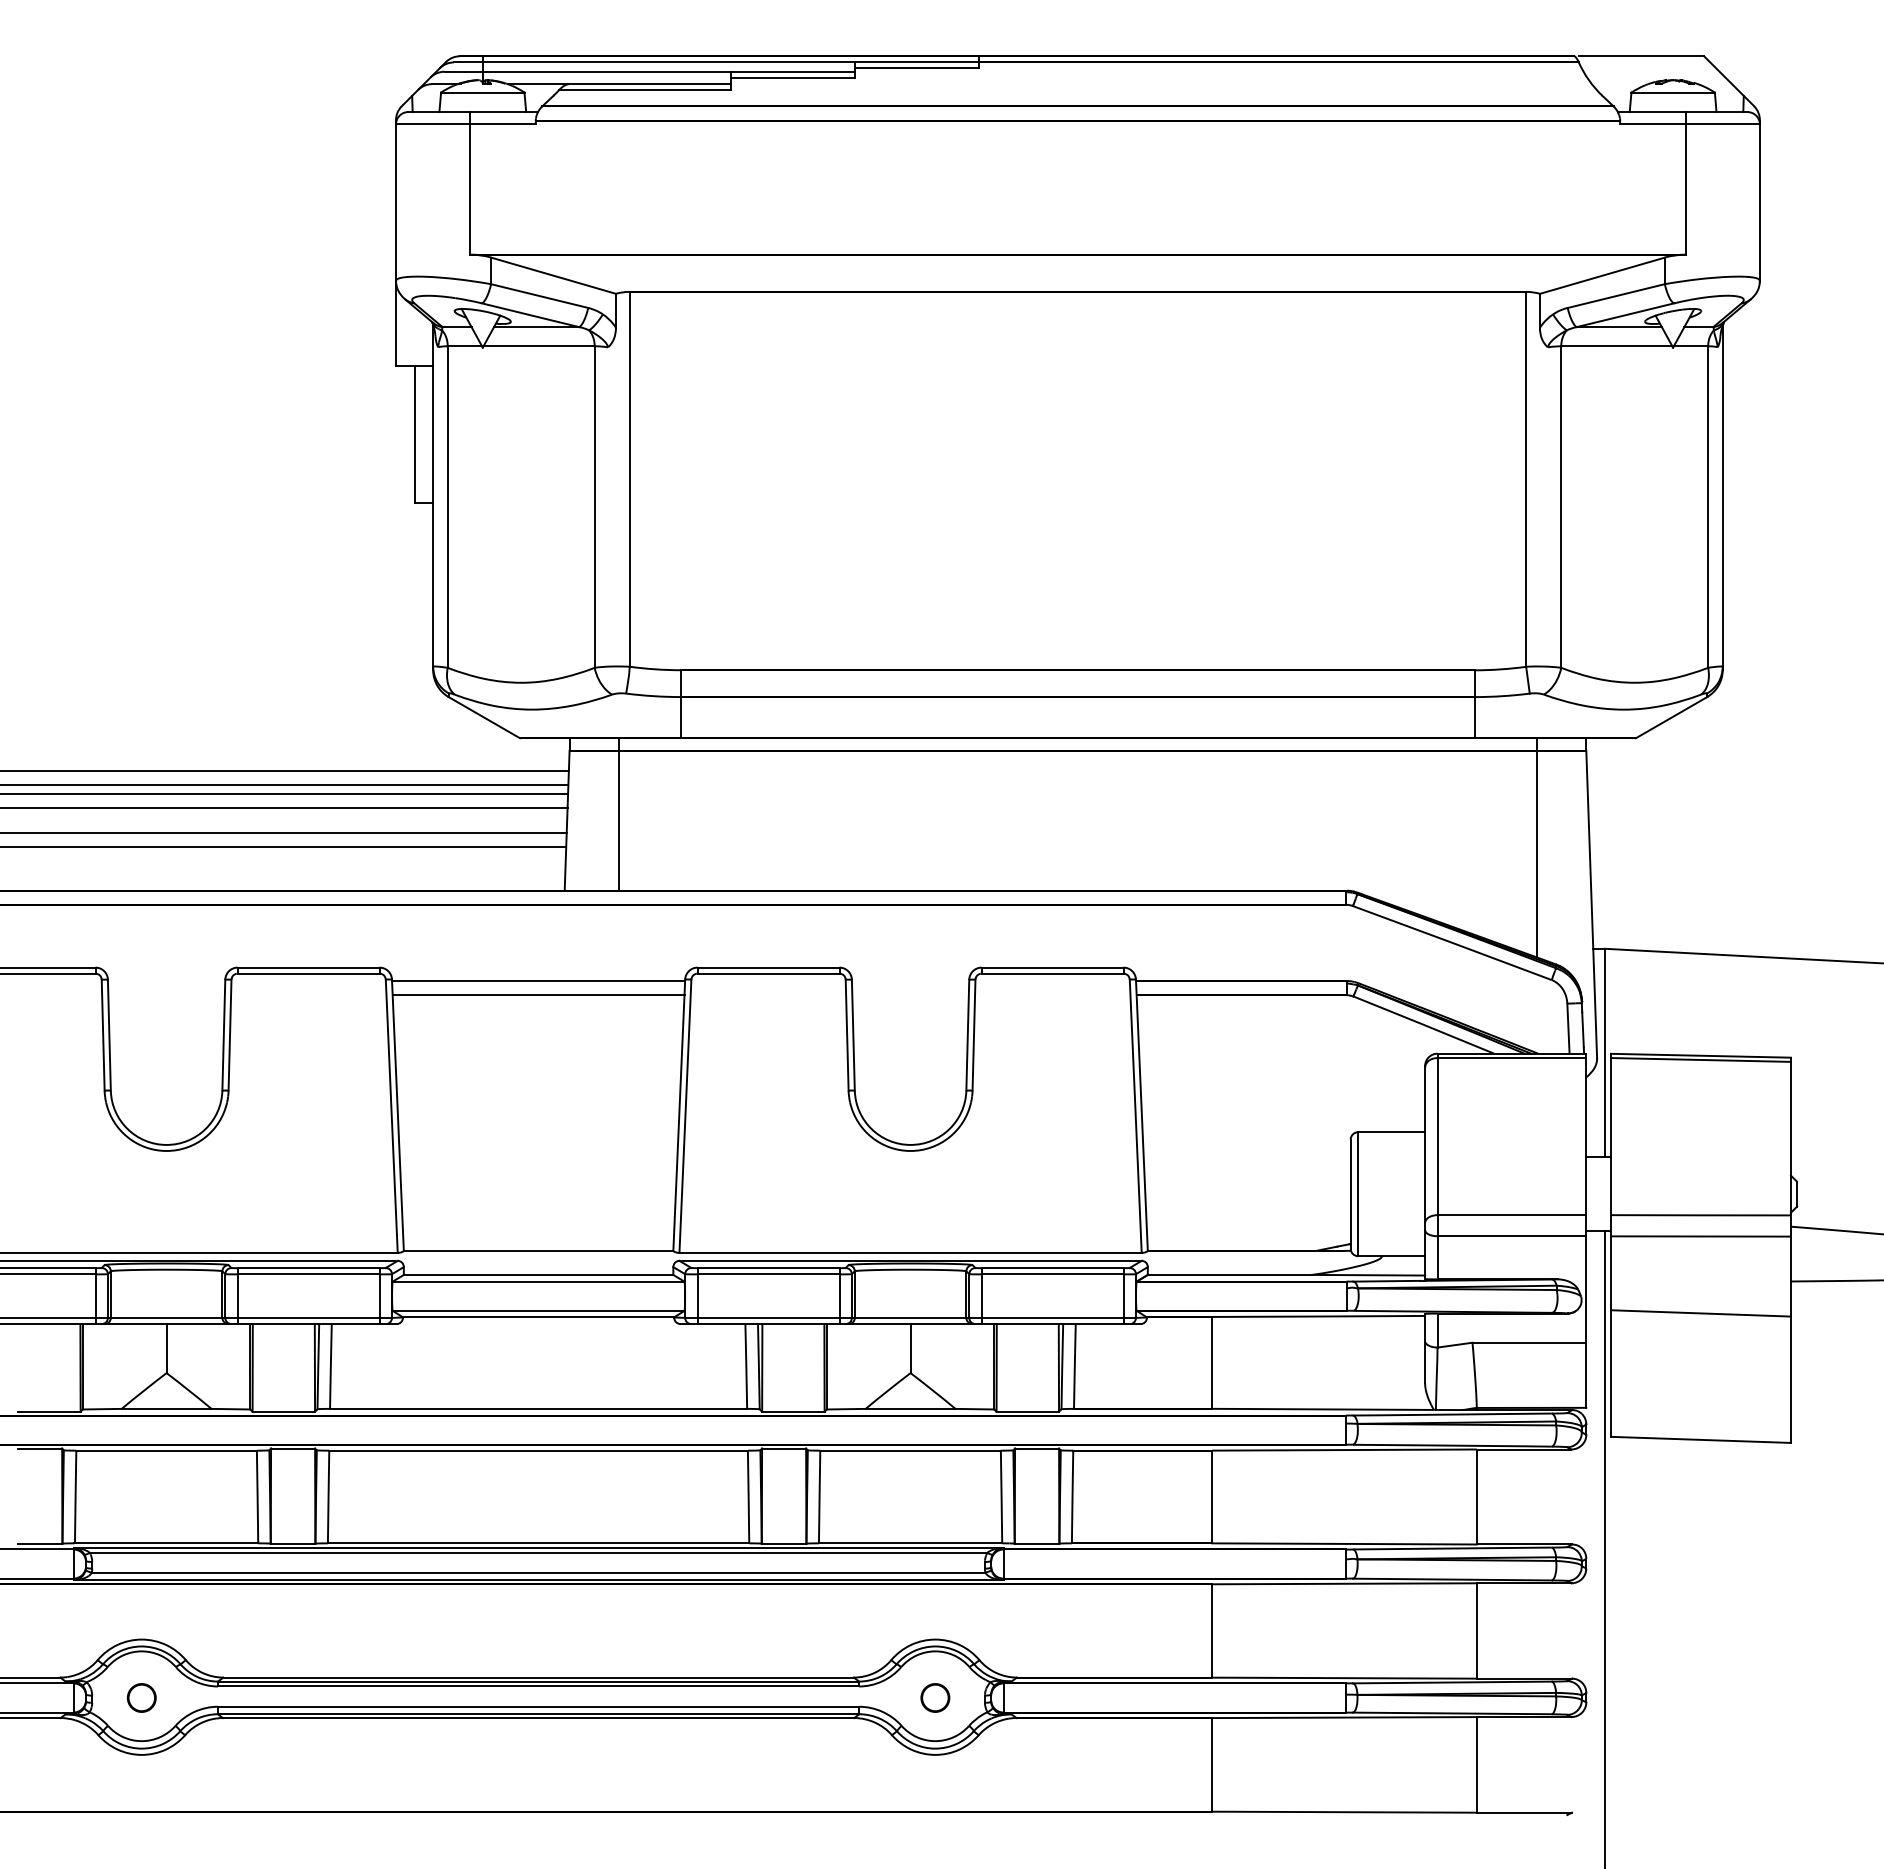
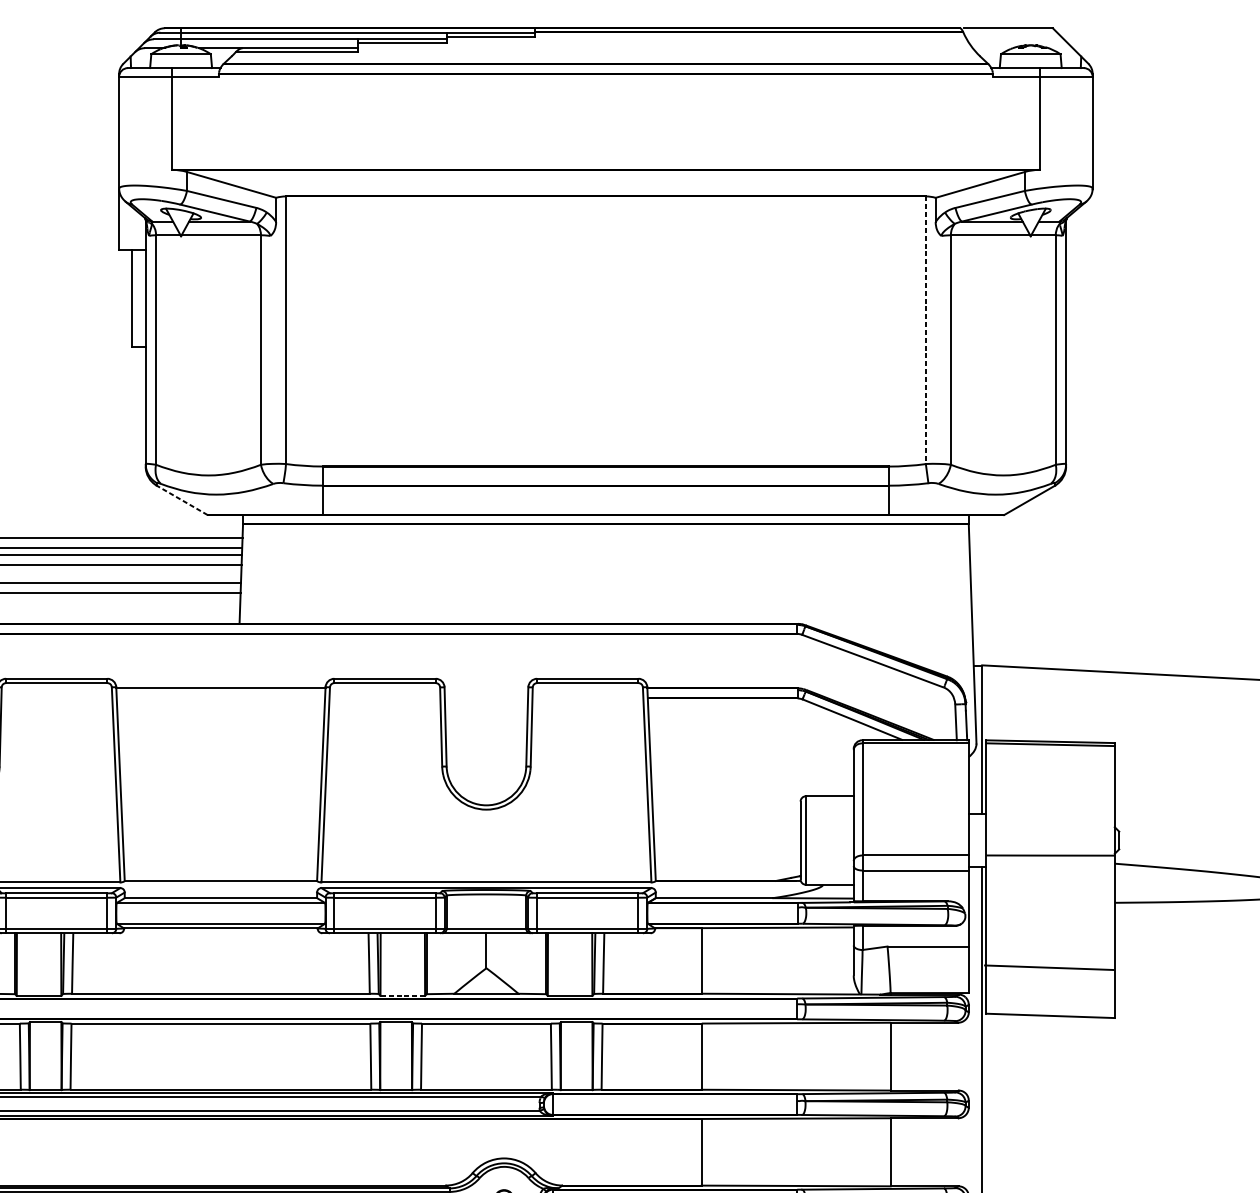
line: (1526, 479) -> (926, 330), solid -> dashed
line: (483, 717) -> (181, 500), solid -> dashed
line: (619, 814) -> (278, 569), removed
line: (1536, 847) -> (933, 593), removed
line: (538, 995) -> (220, 698), removed
line: (1700, 1236) -> (1050, 870), removed
line: (1700, 1313) -> (1048, 967), moved
line: (792, 1411) -> (402, 995), solid -> dashed

